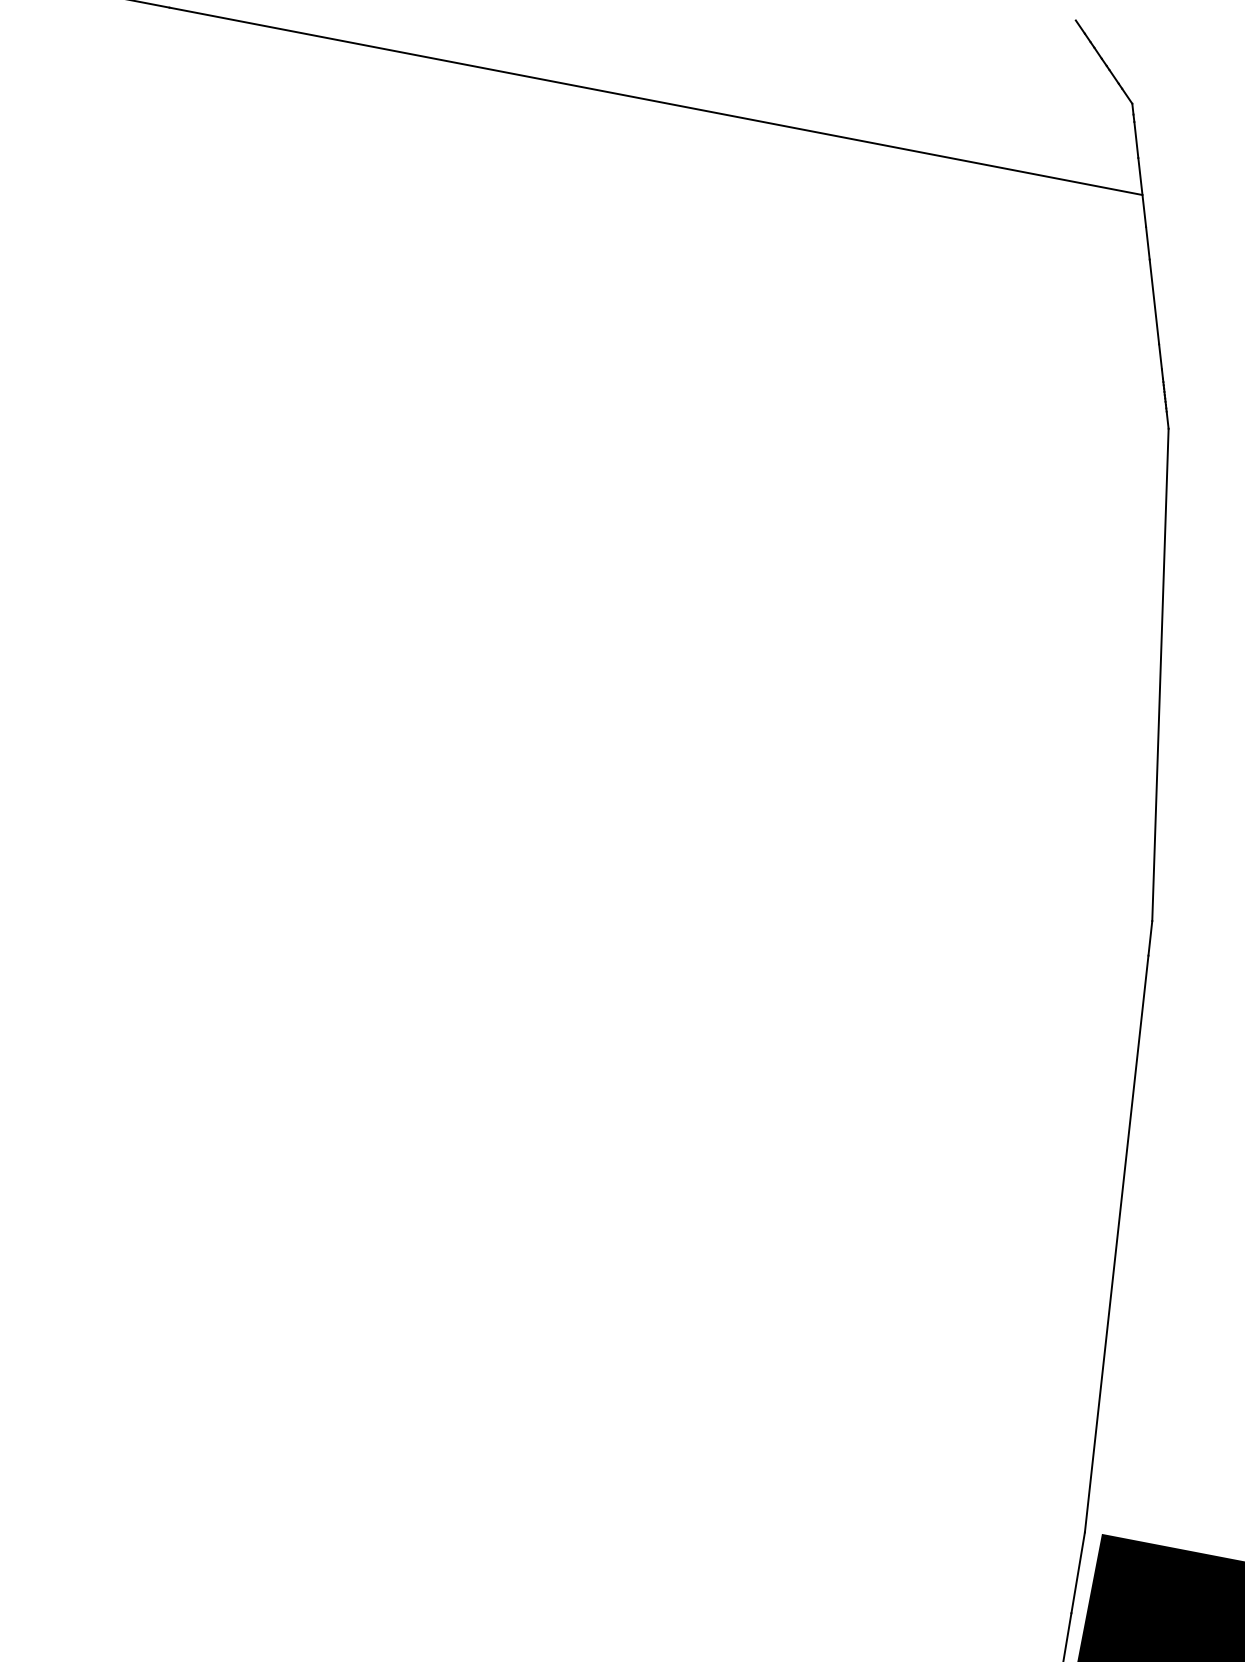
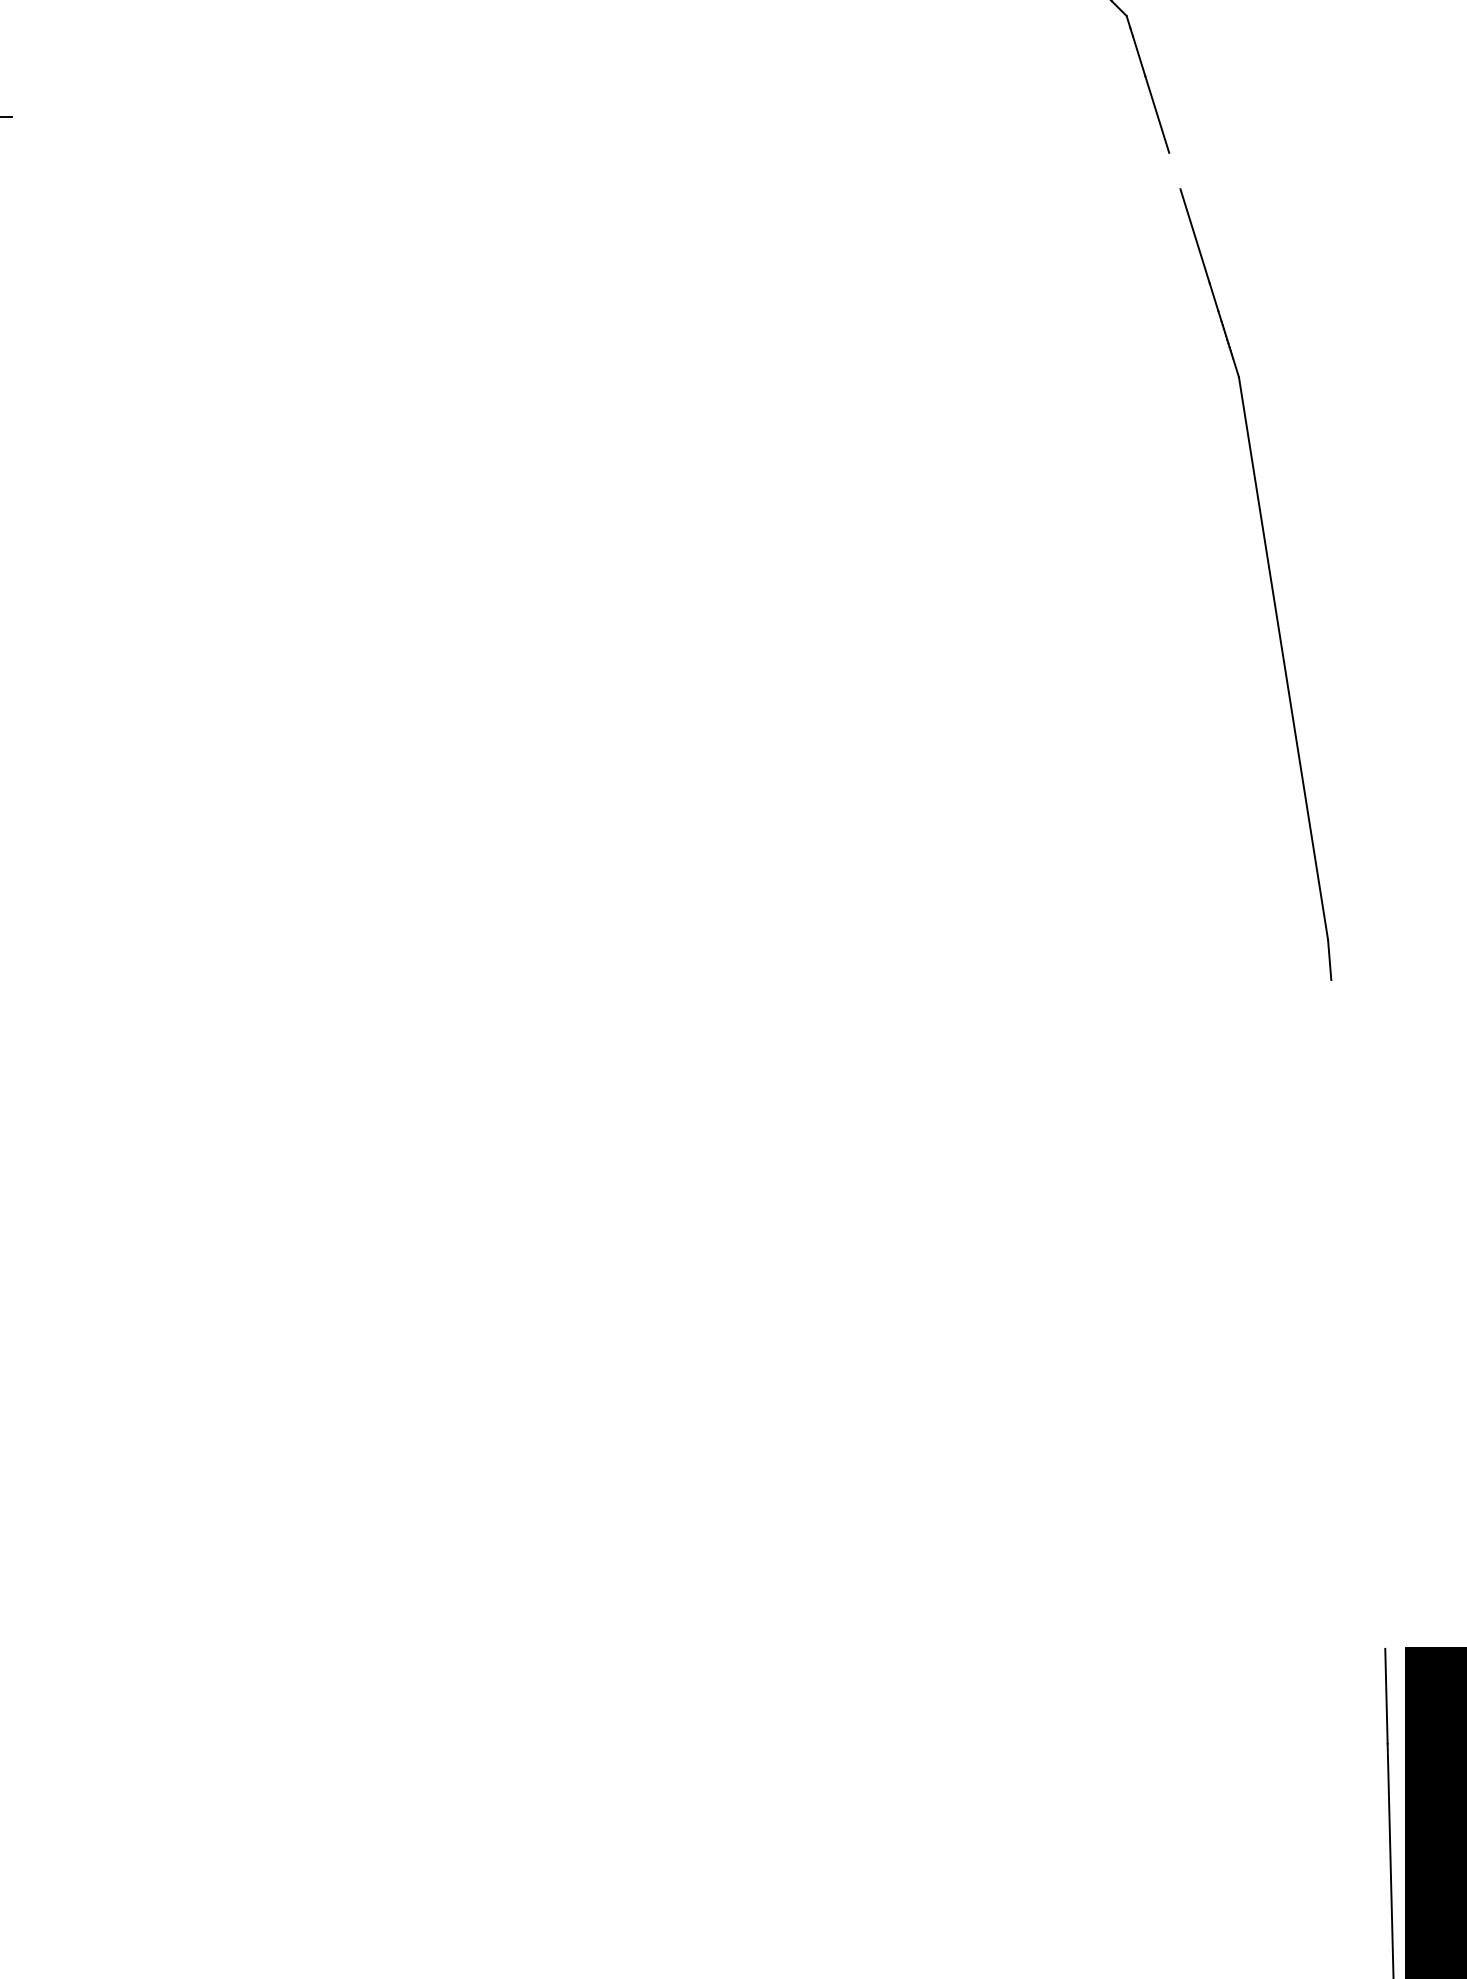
line: (656, 101) -> (585, 117), removed
line: (1147, 242) -> (1174, 170), removed
line: (1117, 1243) -> (1358, 1313), removed

